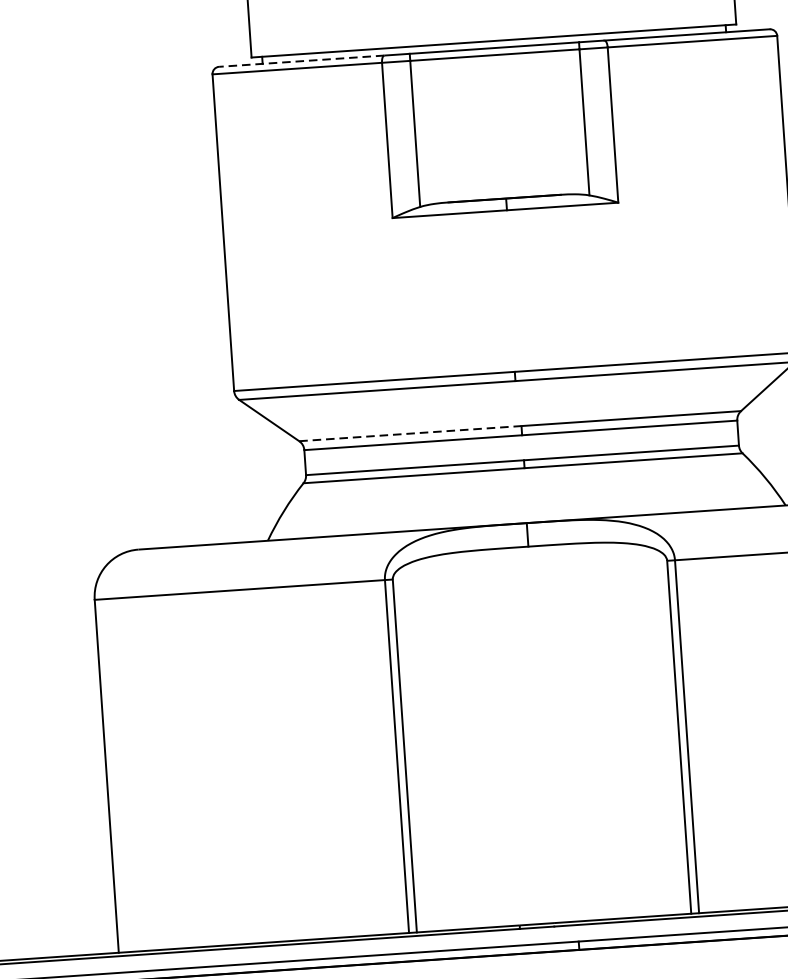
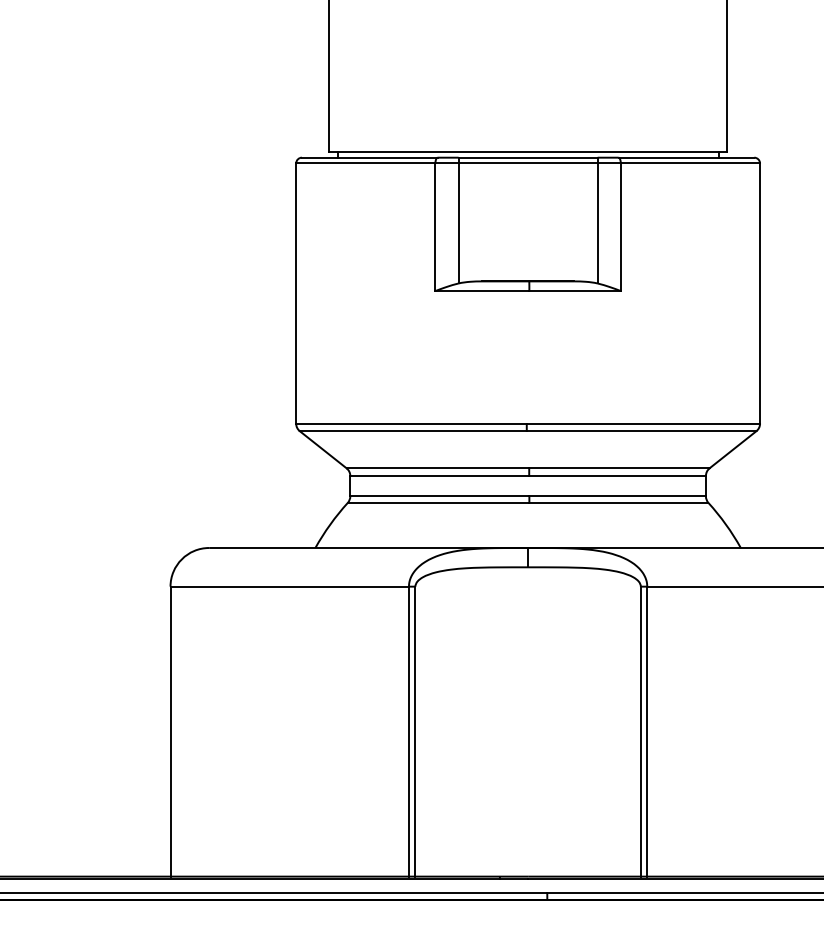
line: (301, 60) -> (369, 157), dashed -> solid
line: (411, 433) -> (438, 468), dashed -> solid

